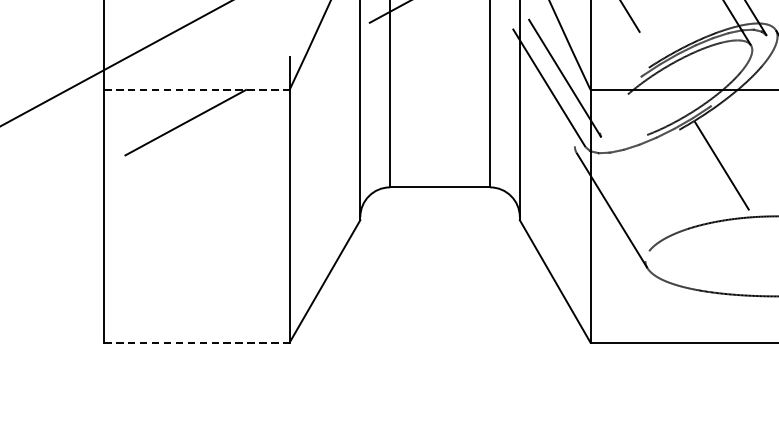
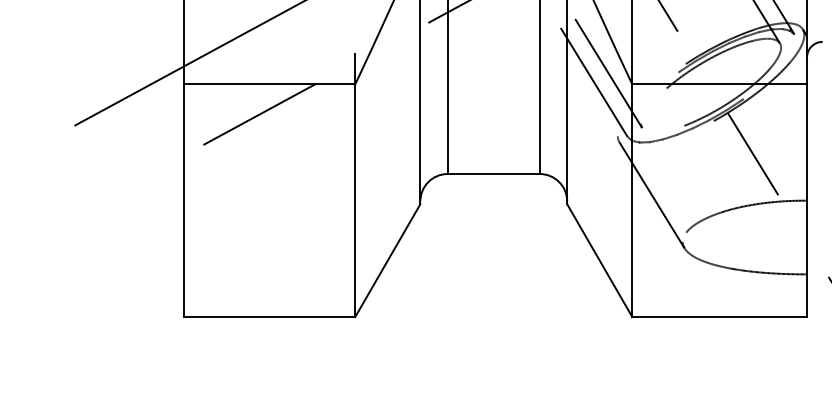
line: (197, 90) -> (270, 84), dashed -> solid
line: (197, 342) -> (270, 316), dashed -> solid

